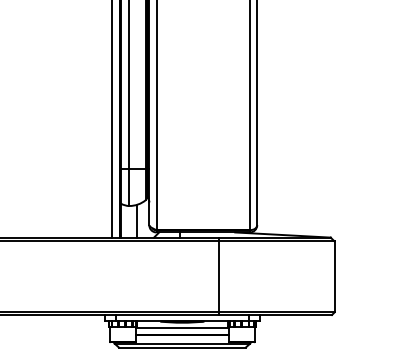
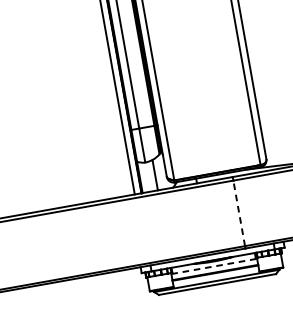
line: (218, 276) -> (239, 212), solid -> dashed
line: (182, 327) -> (214, 265), solid -> dashed

